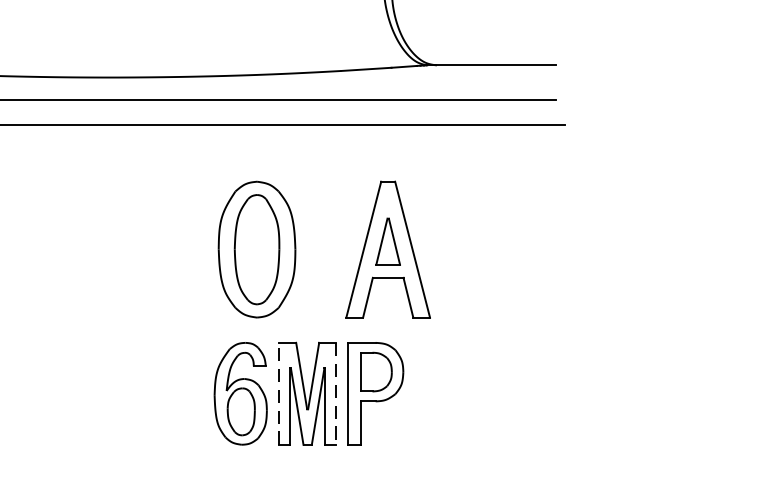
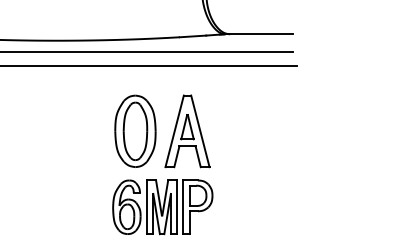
part: (388, 249) -> (187, 131), moved
line: (278, 394) -> (146, 207), dashed -> solid
line: (334, 394) -> (176, 207), dashed -> solid

